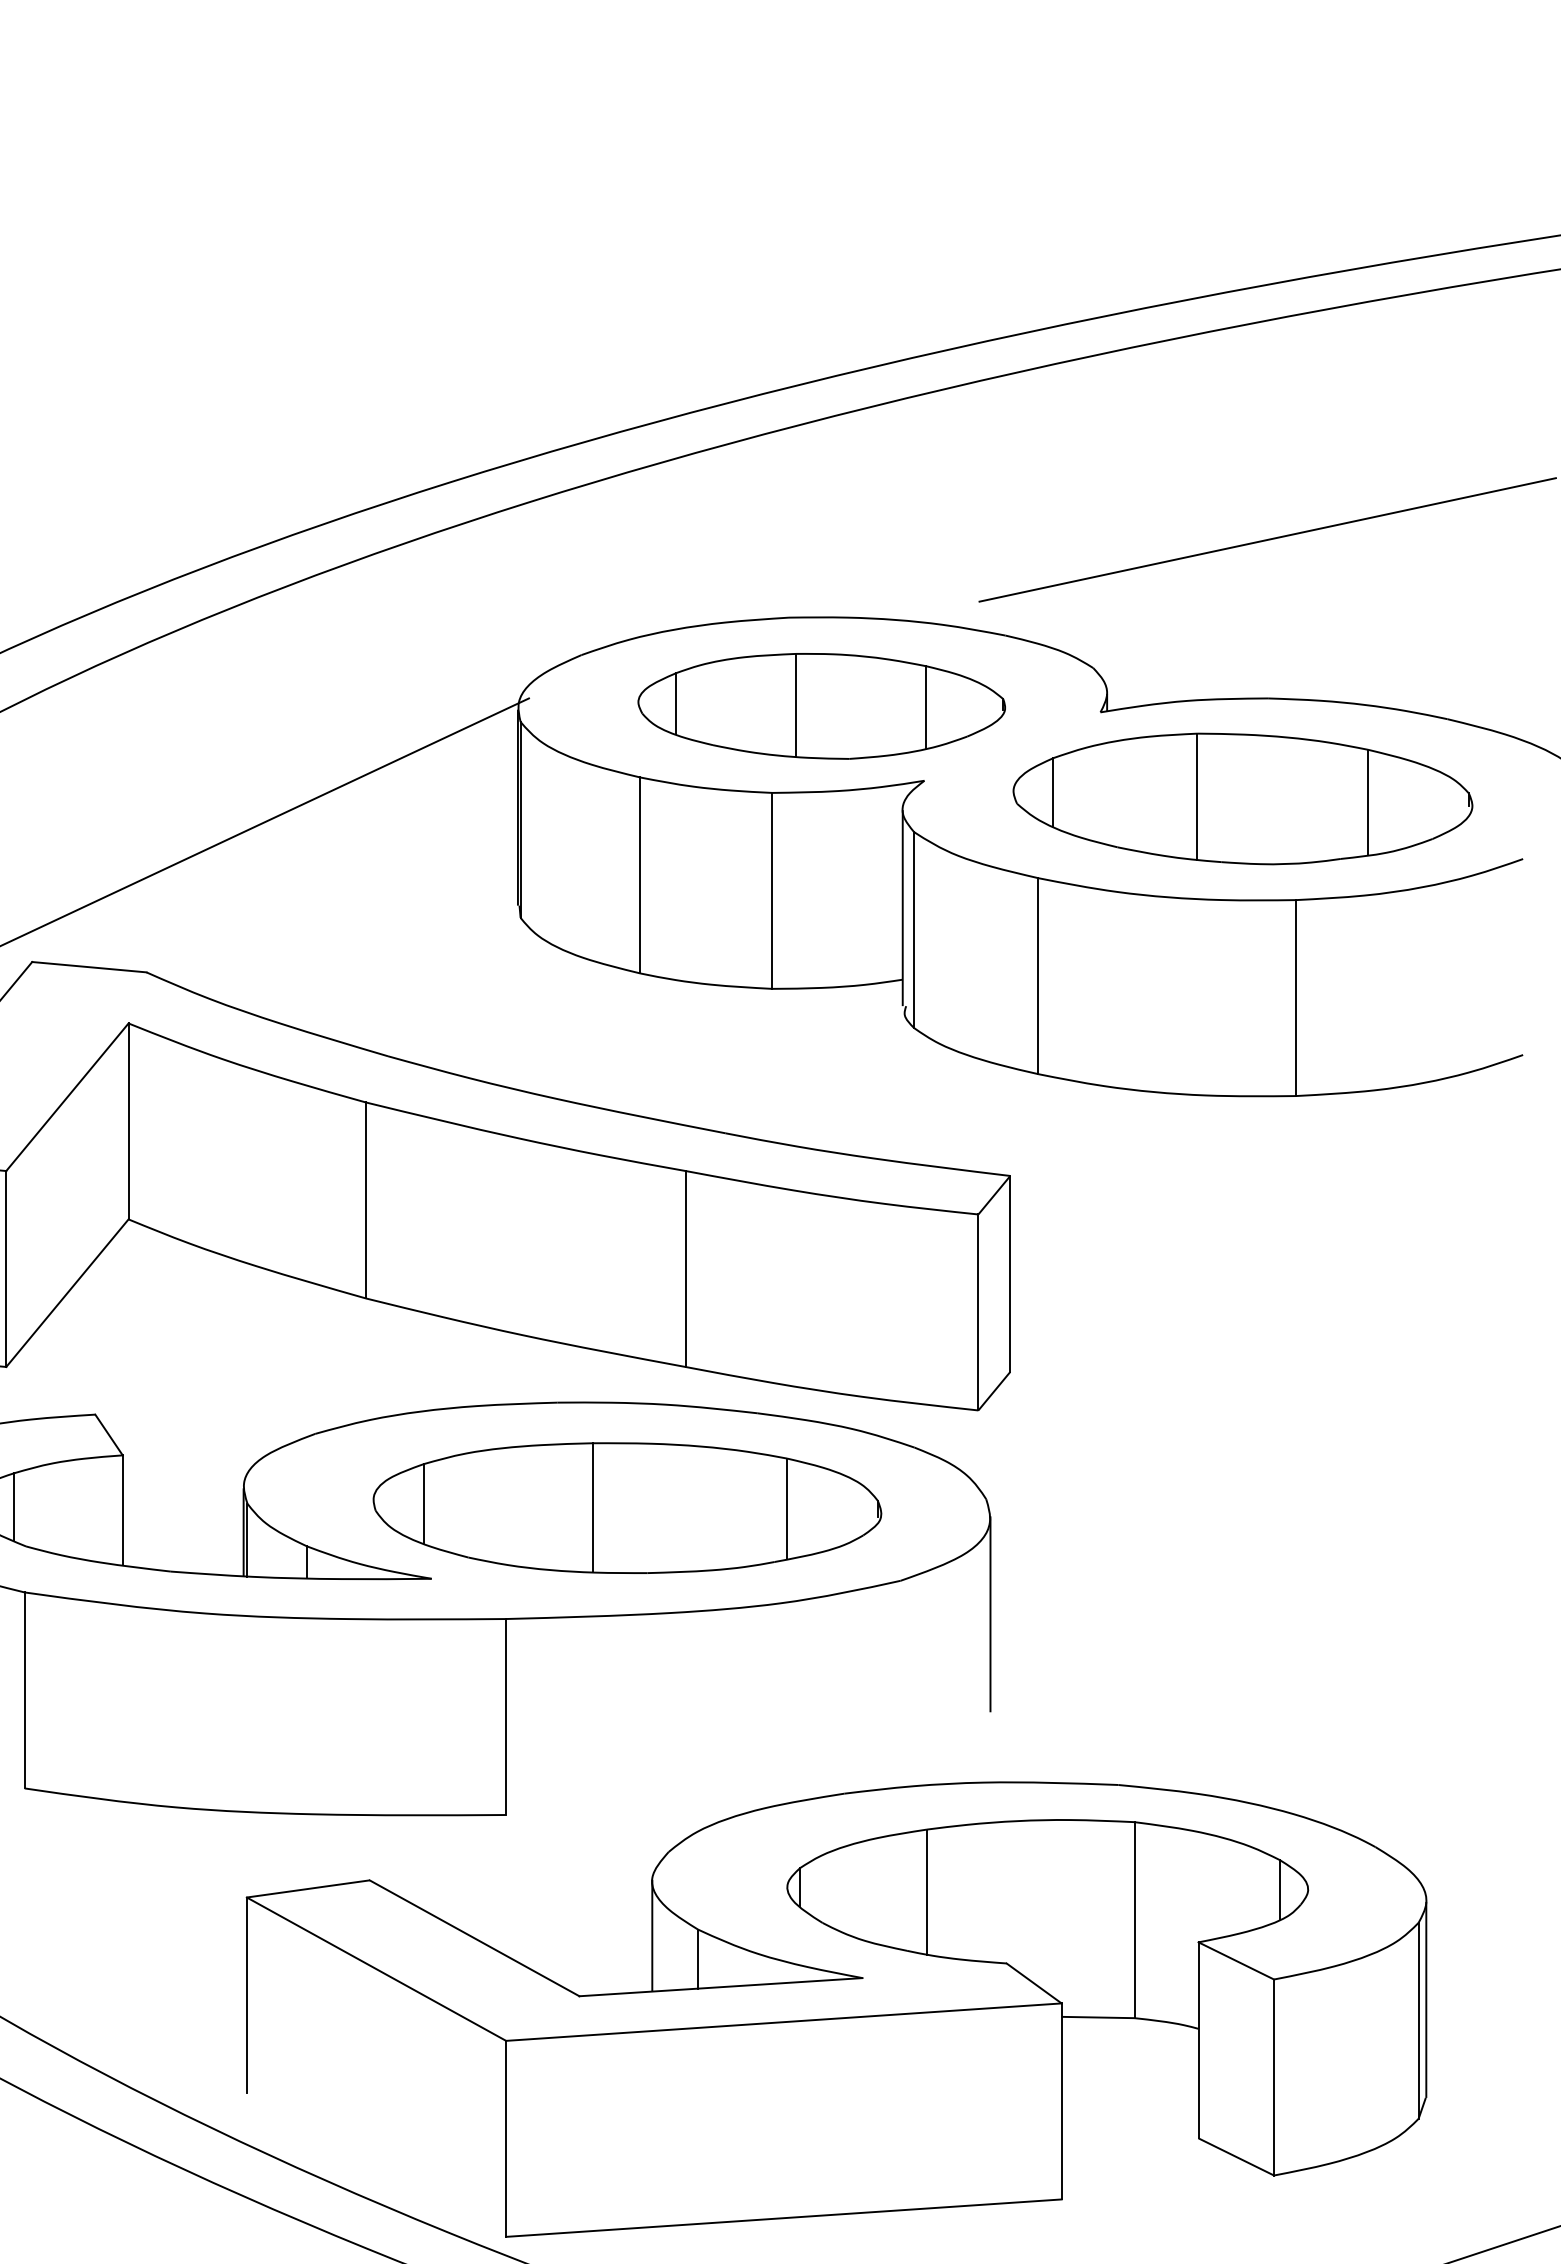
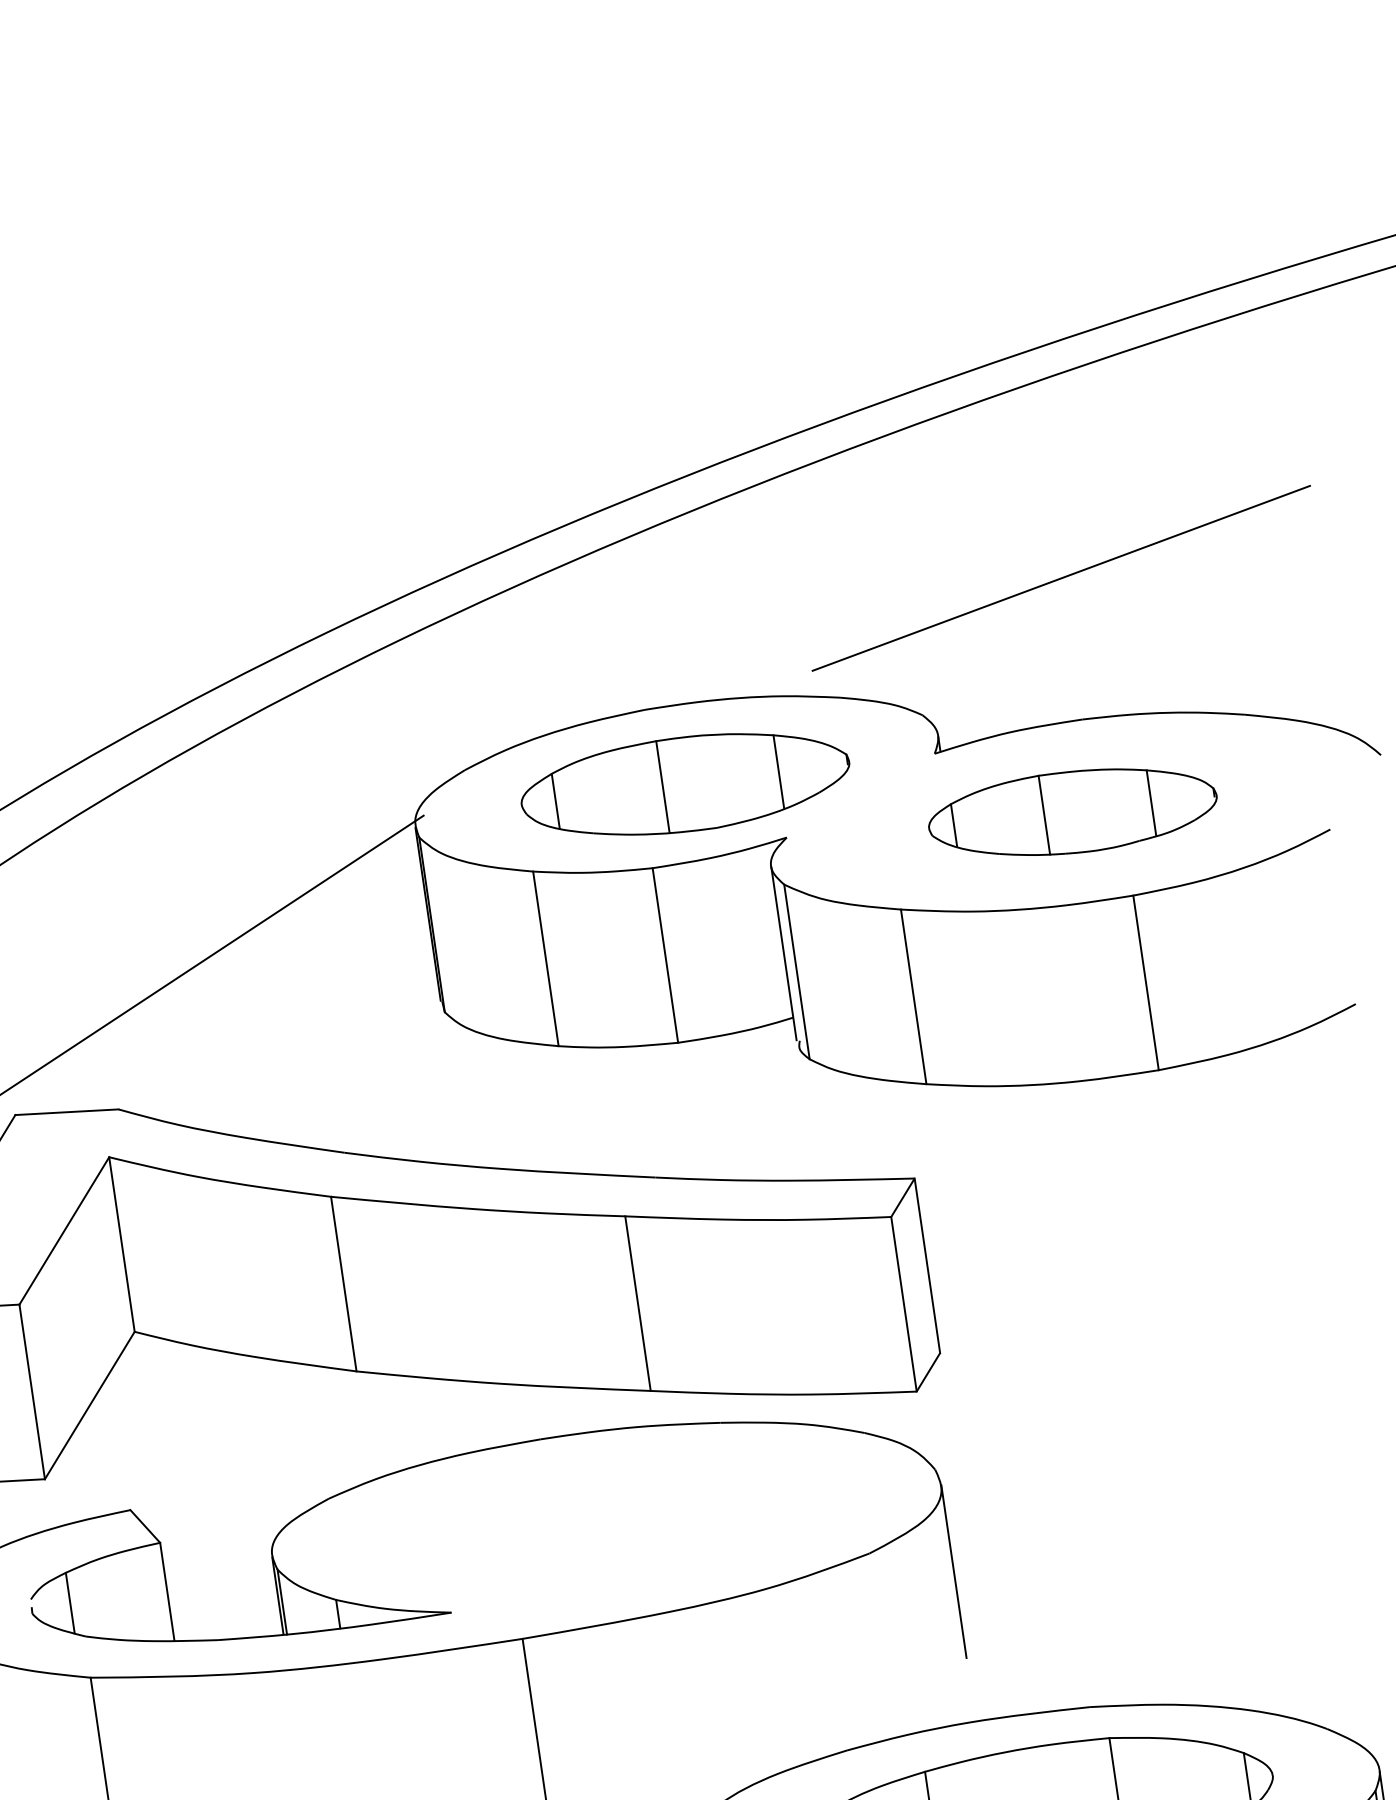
part: (1242, 798) -> (1072, 812), size x0.7
part: (627, 1507) -> (616, 1523), removed

